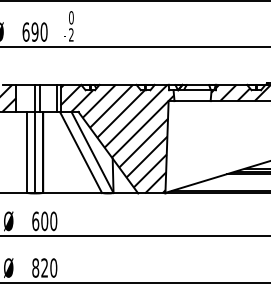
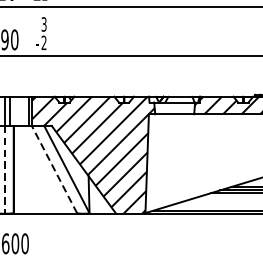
text: (71, 17) -> (44, 24), 0 -> 3
line: (35, 152) -> (5, 169), solid -> dashed
line: (81, 152) -> (55, 169), solid -> dashed

